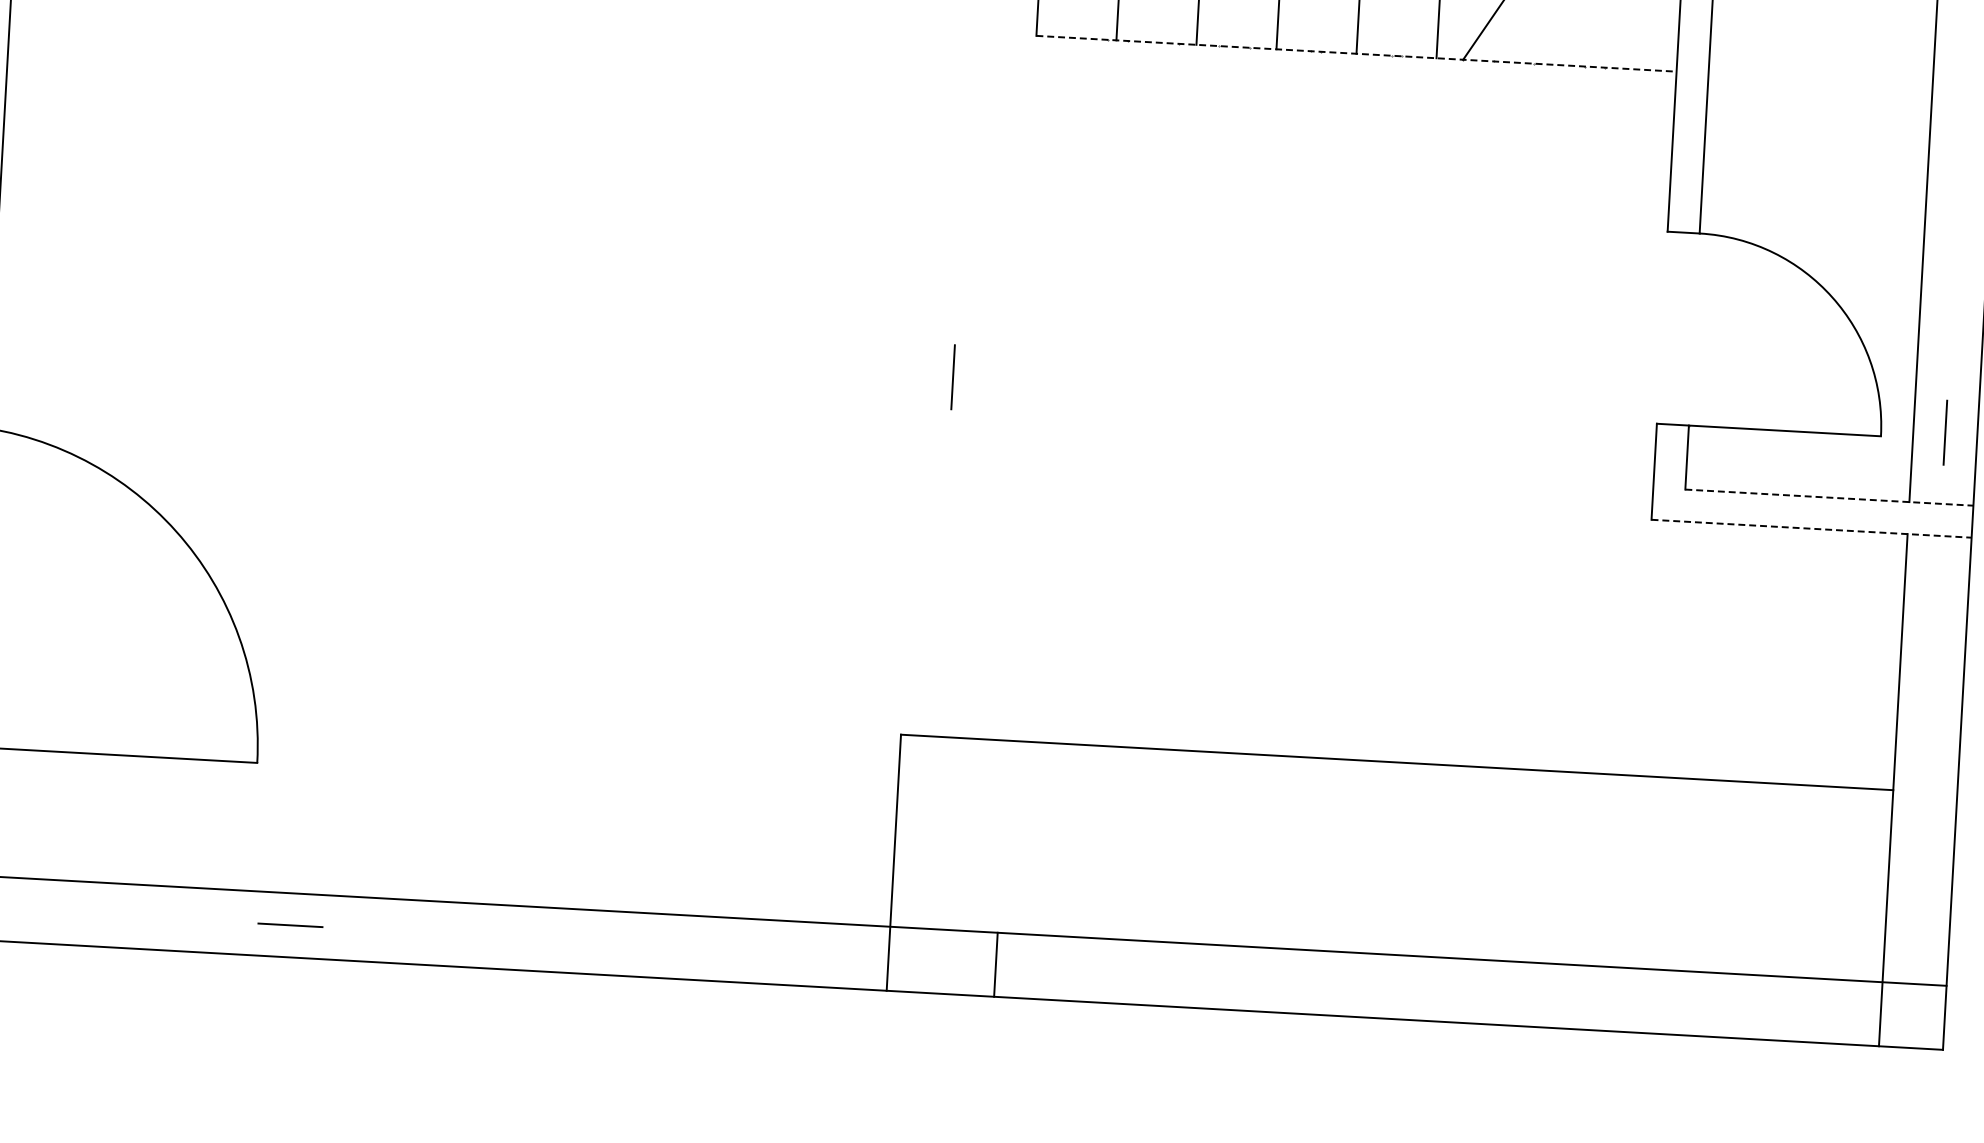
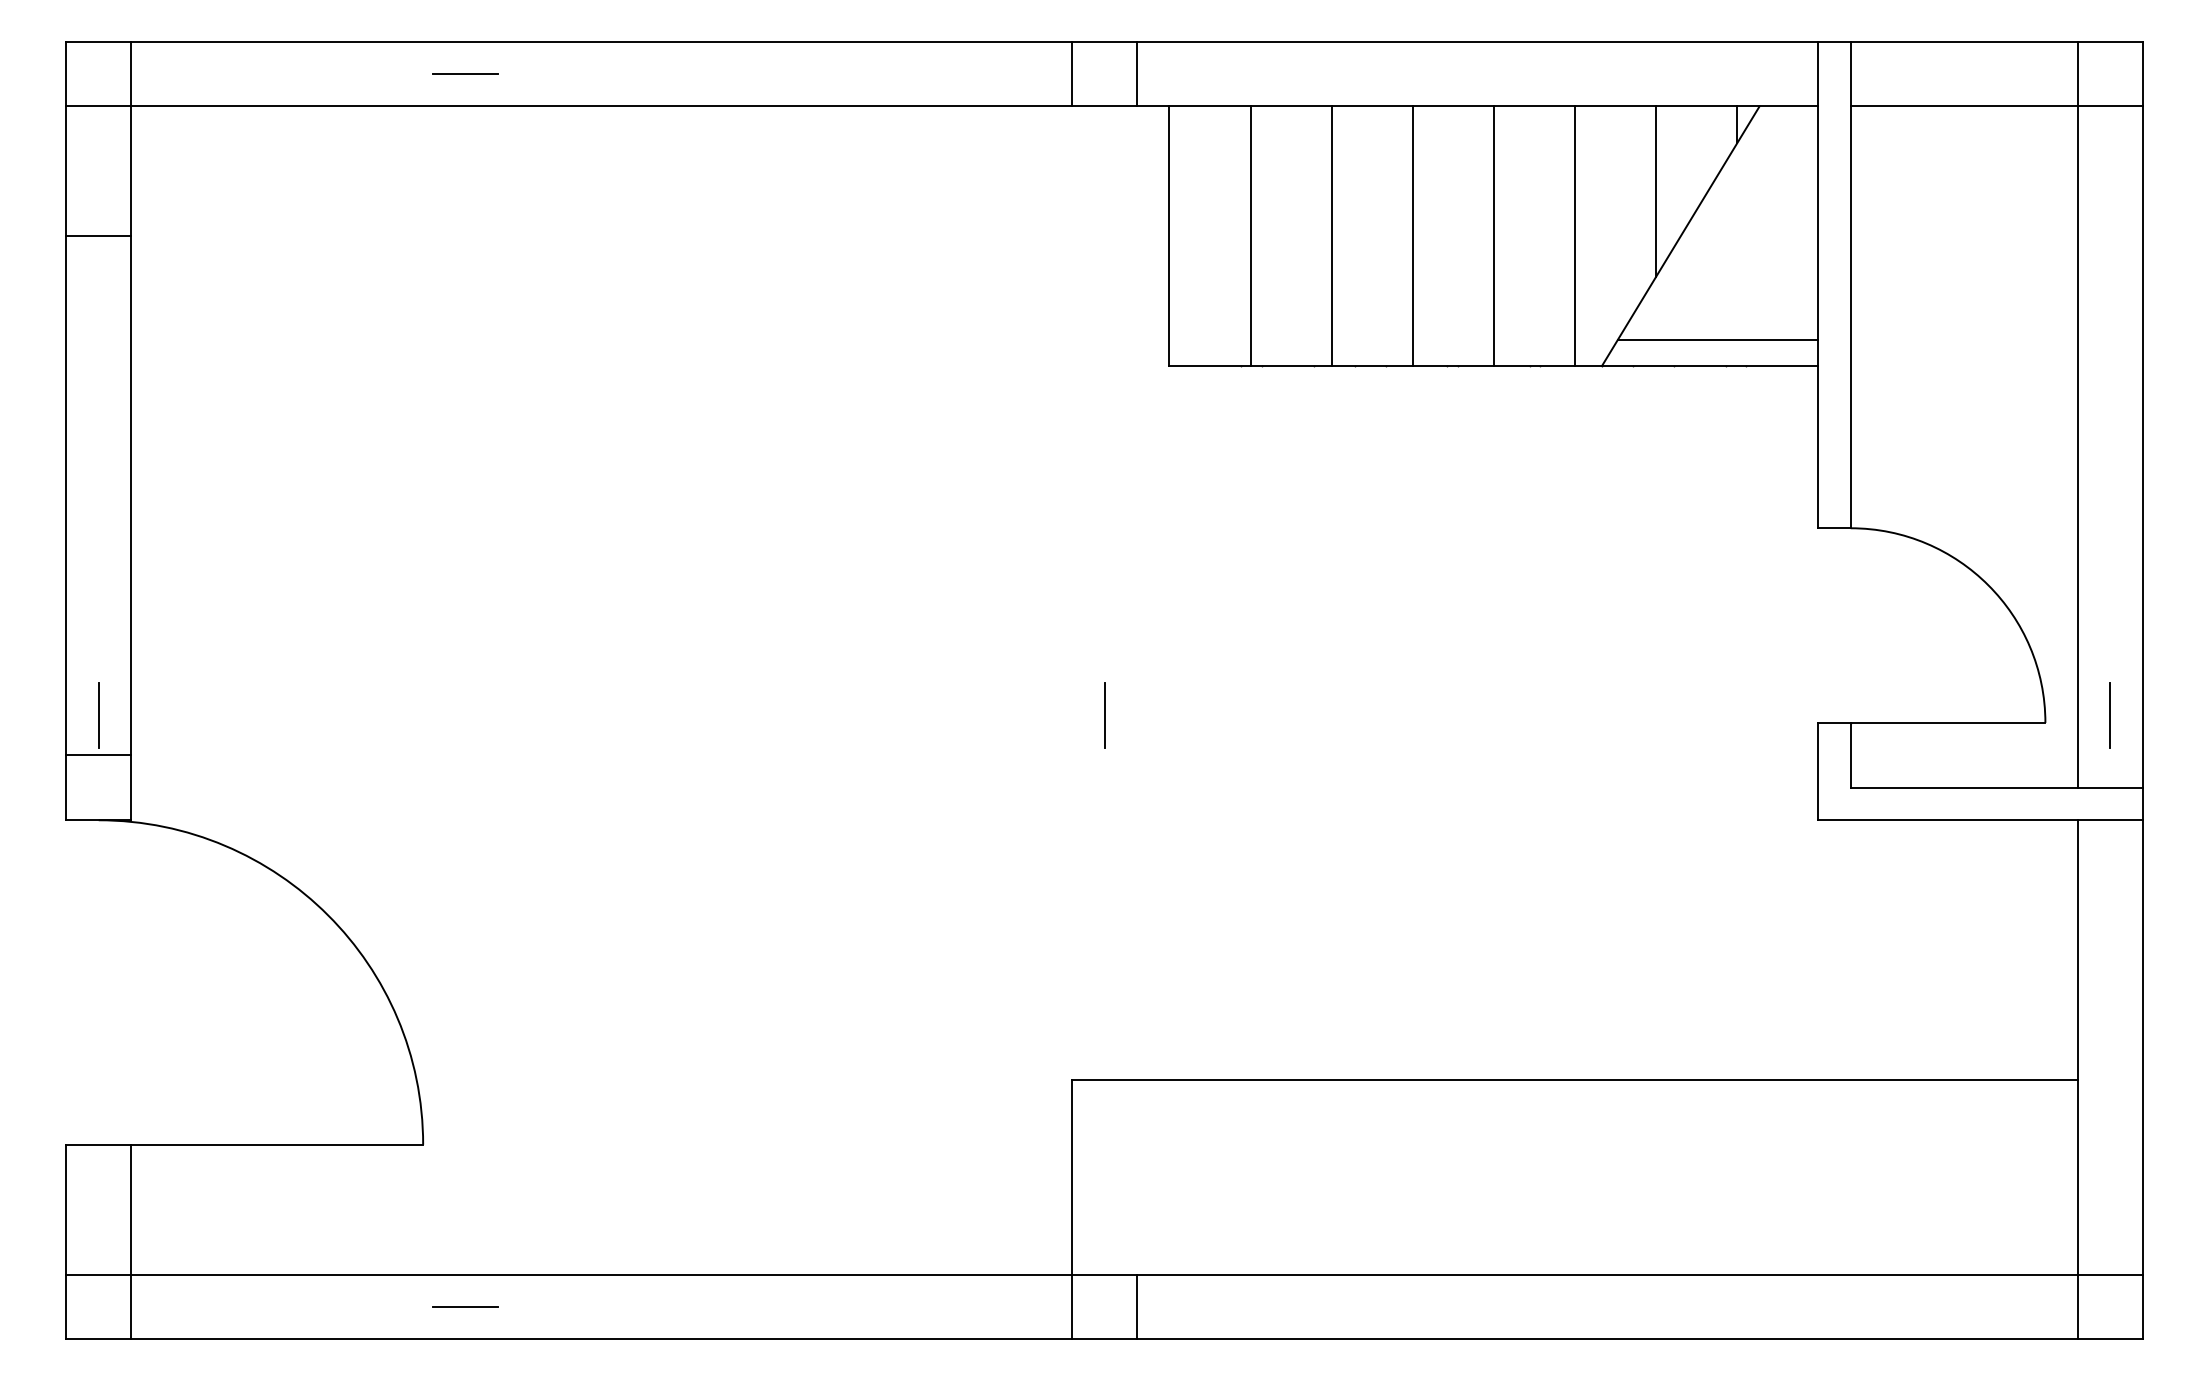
line: (1578, 40) -> (1717, 340), added
line: (1357, 54) -> (1494, 366), dashed -> solid
line: (1830, 497) -> (1997, 787), dashed -> solid
line: (1812, 529) -> (1981, 820), dashed -> solid
line: (995, 964) -> (1136, 1306), moved

